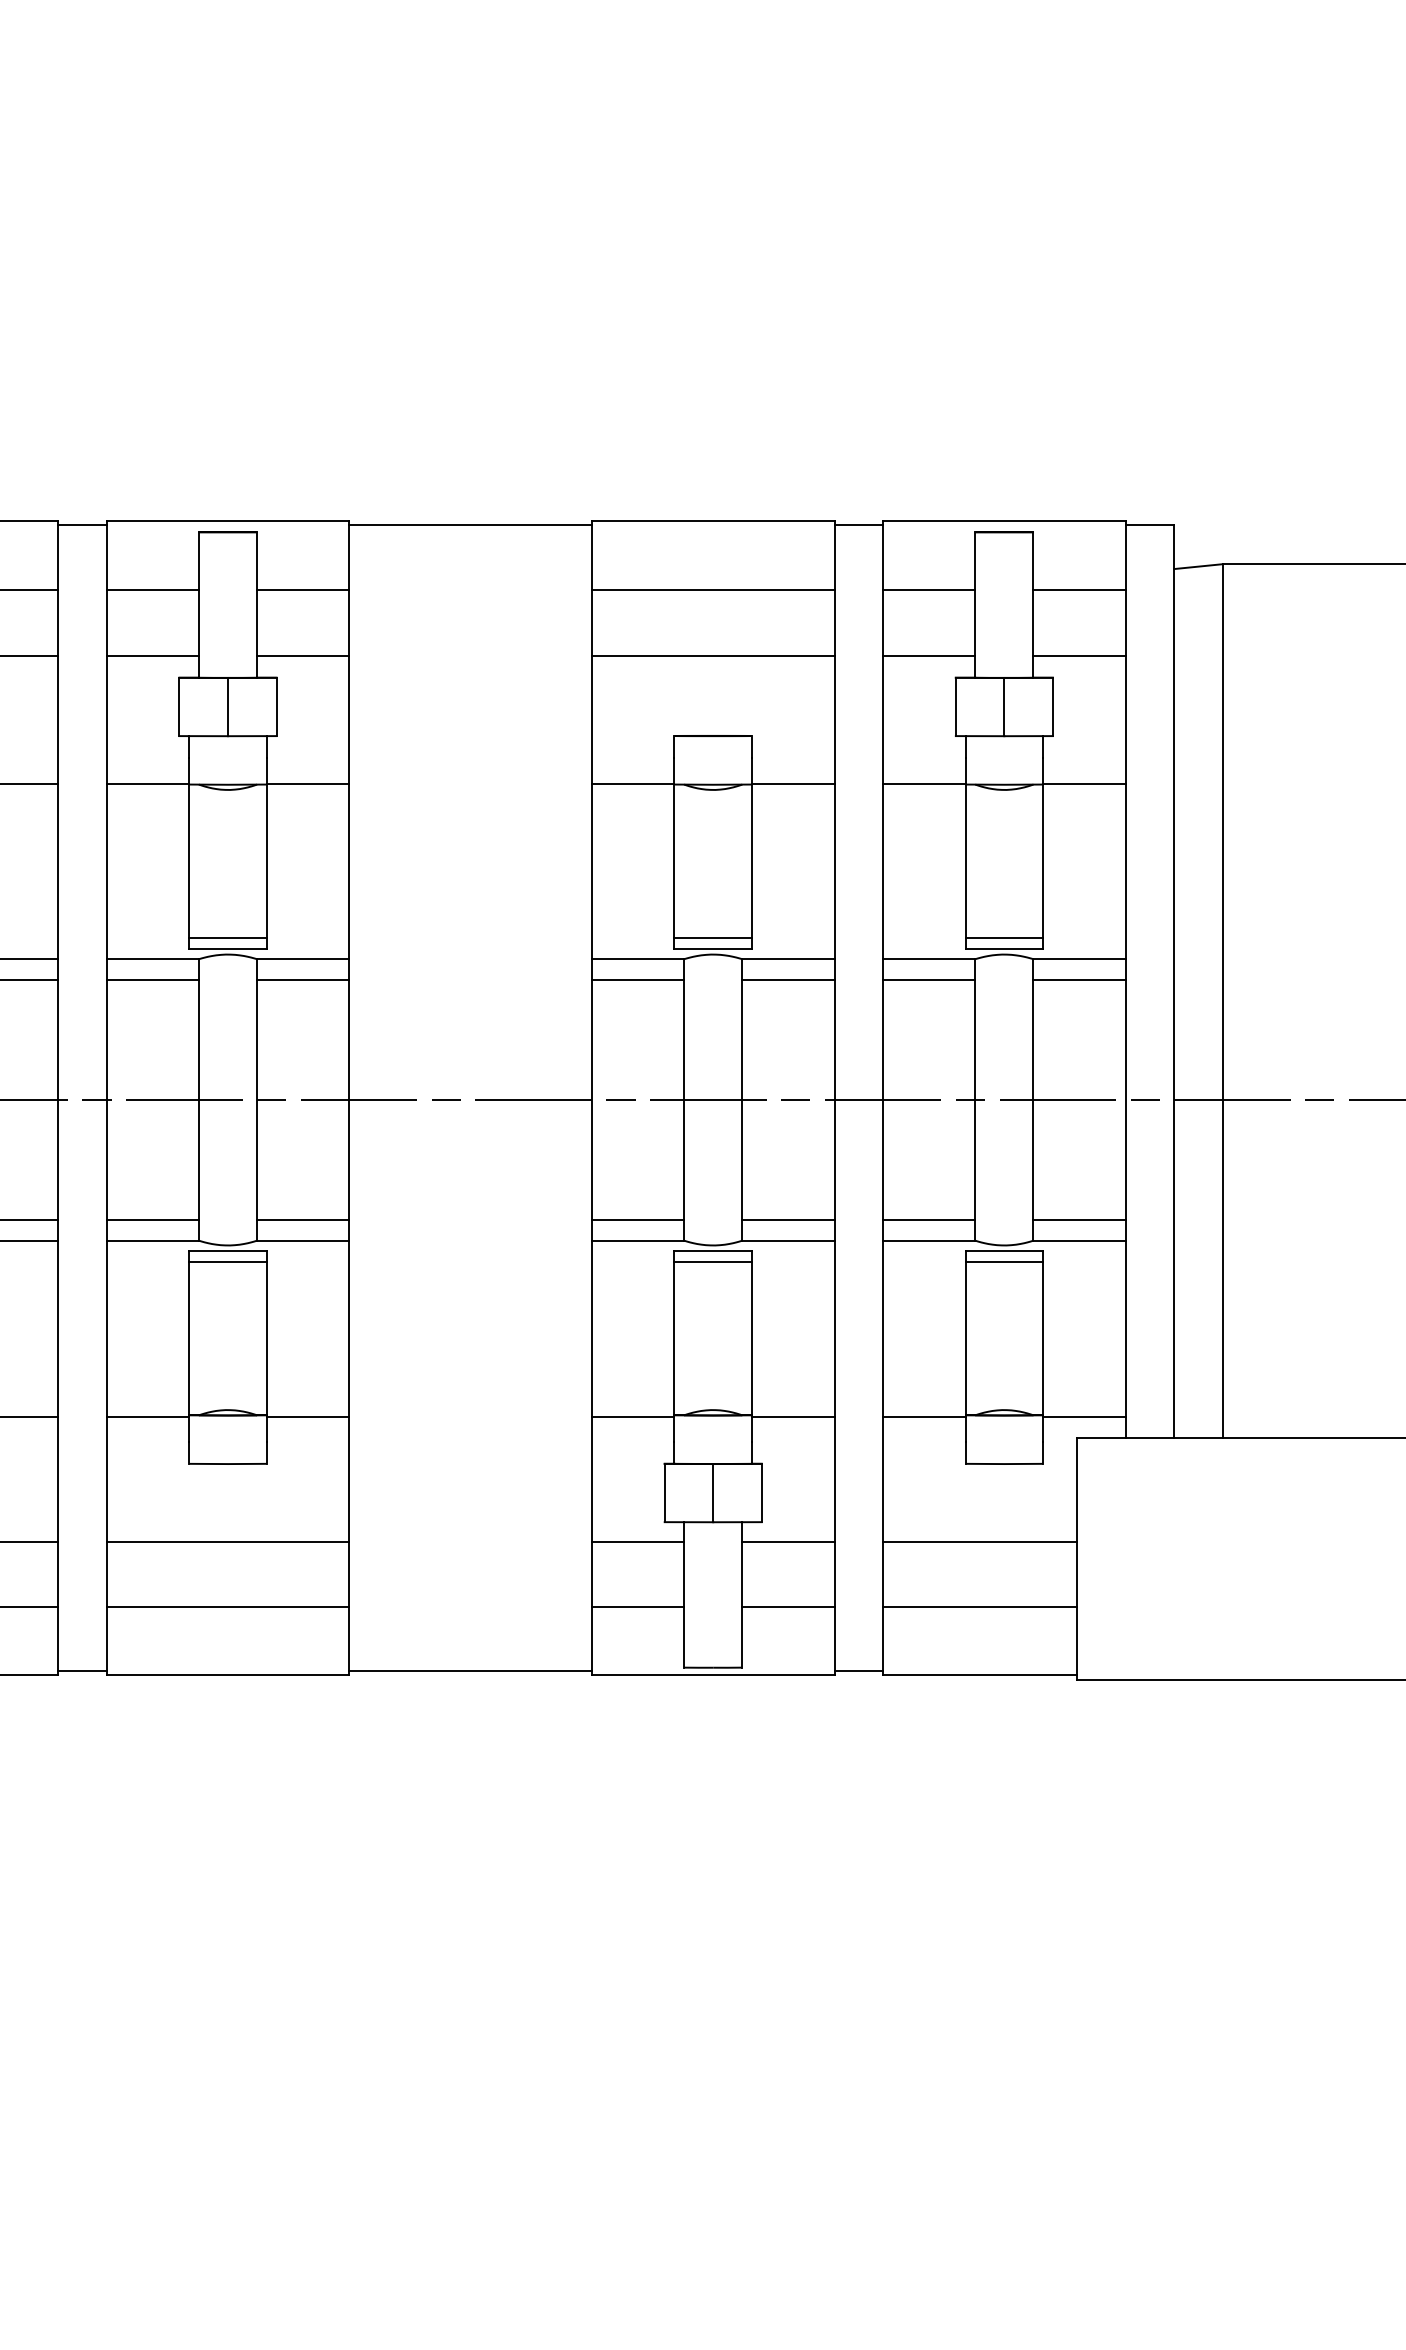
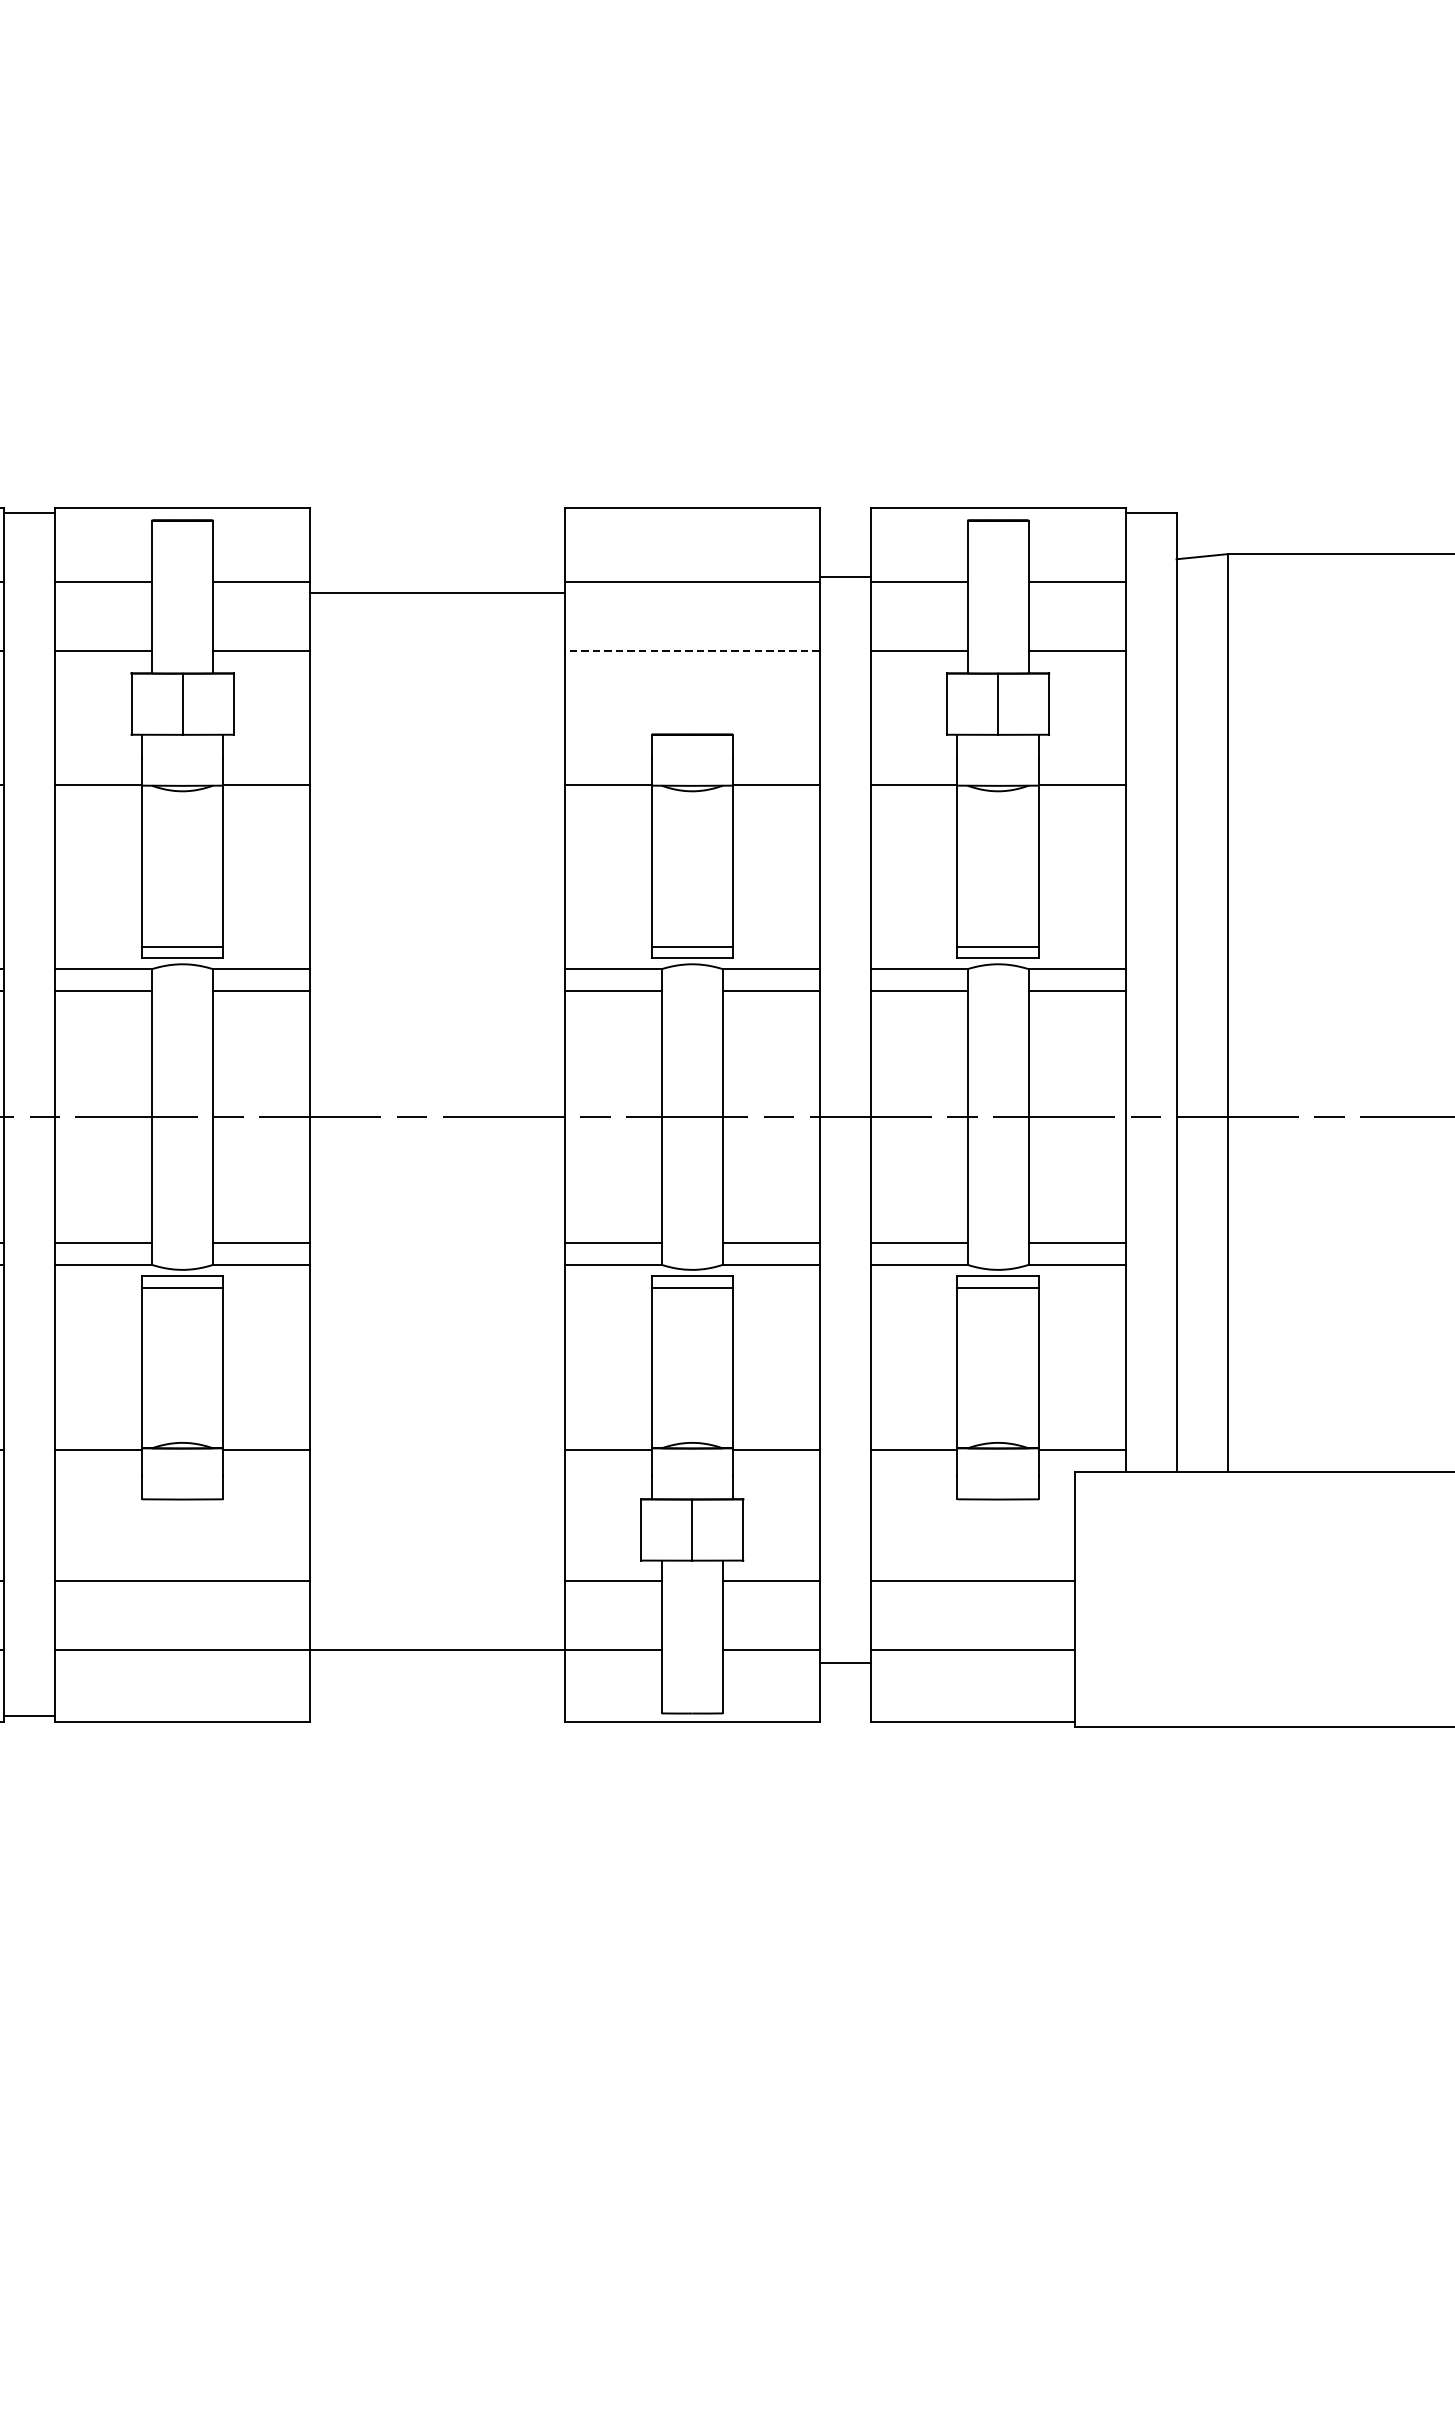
line: (470, 525) -> (437, 593), moved
line: (858, 525) -> (844, 577), moved
line: (712, 656) -> (691, 651), solid -> dashed
line: (470, 1670) -> (437, 1650), moved
line: (858, 1670) -> (844, 1662), moved

